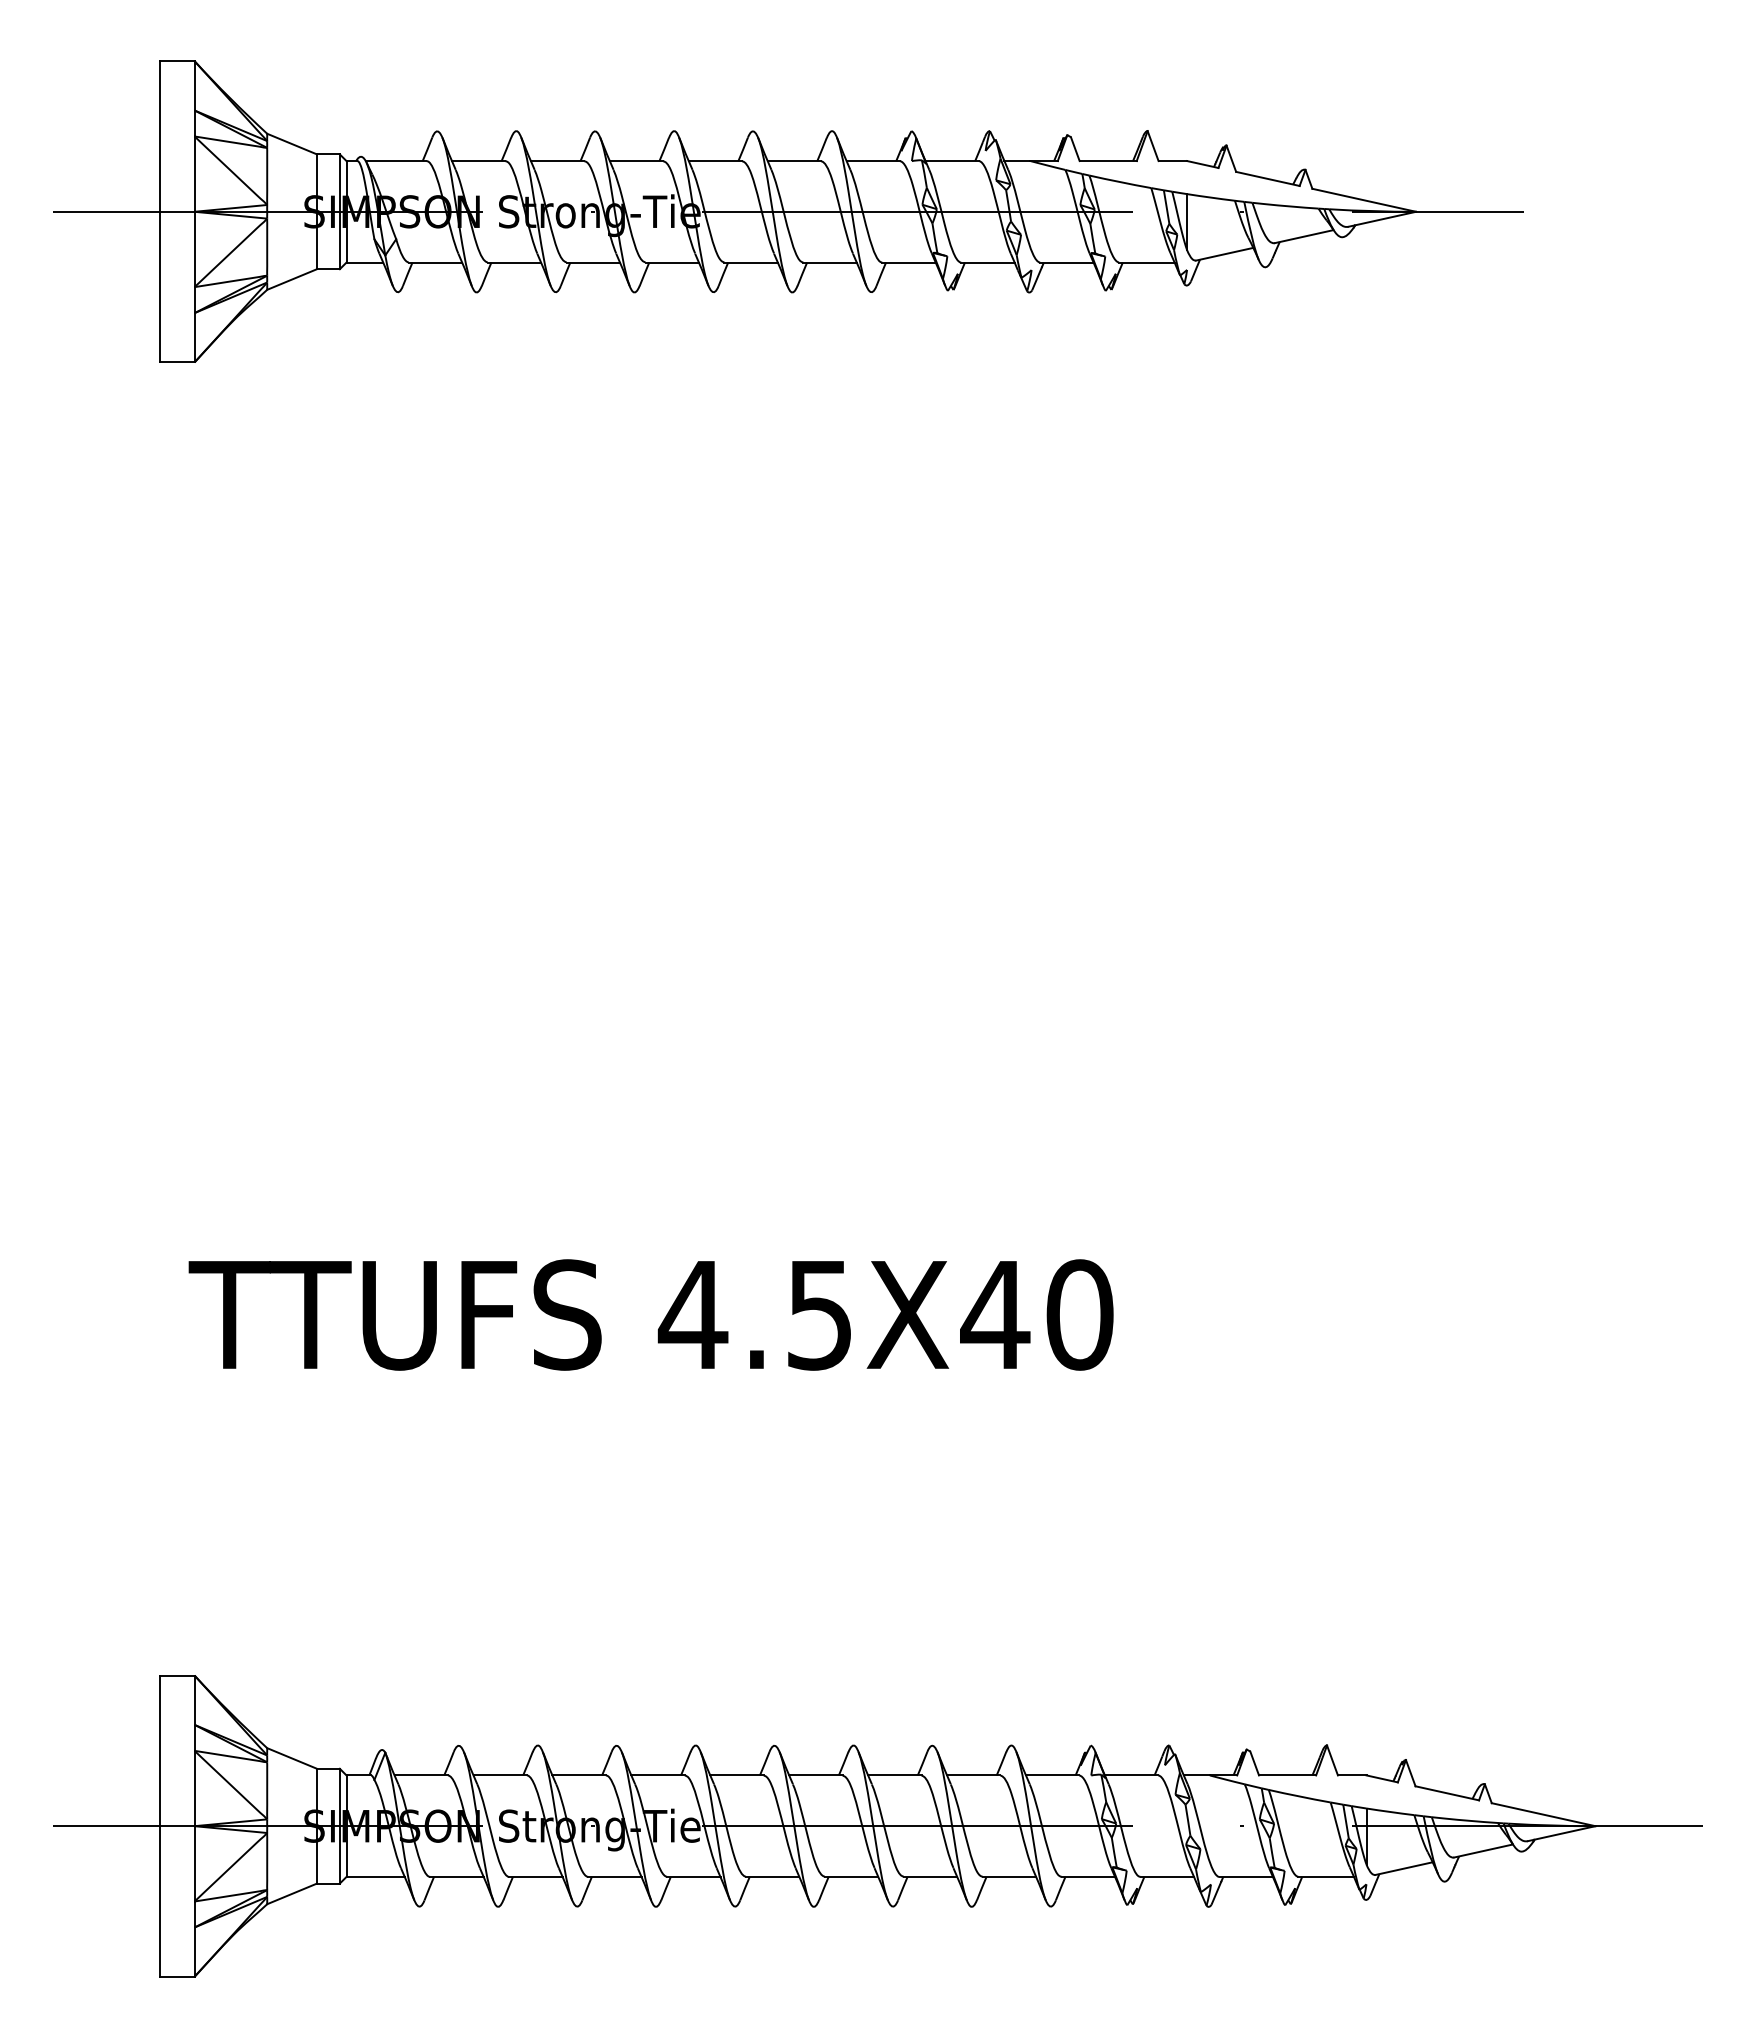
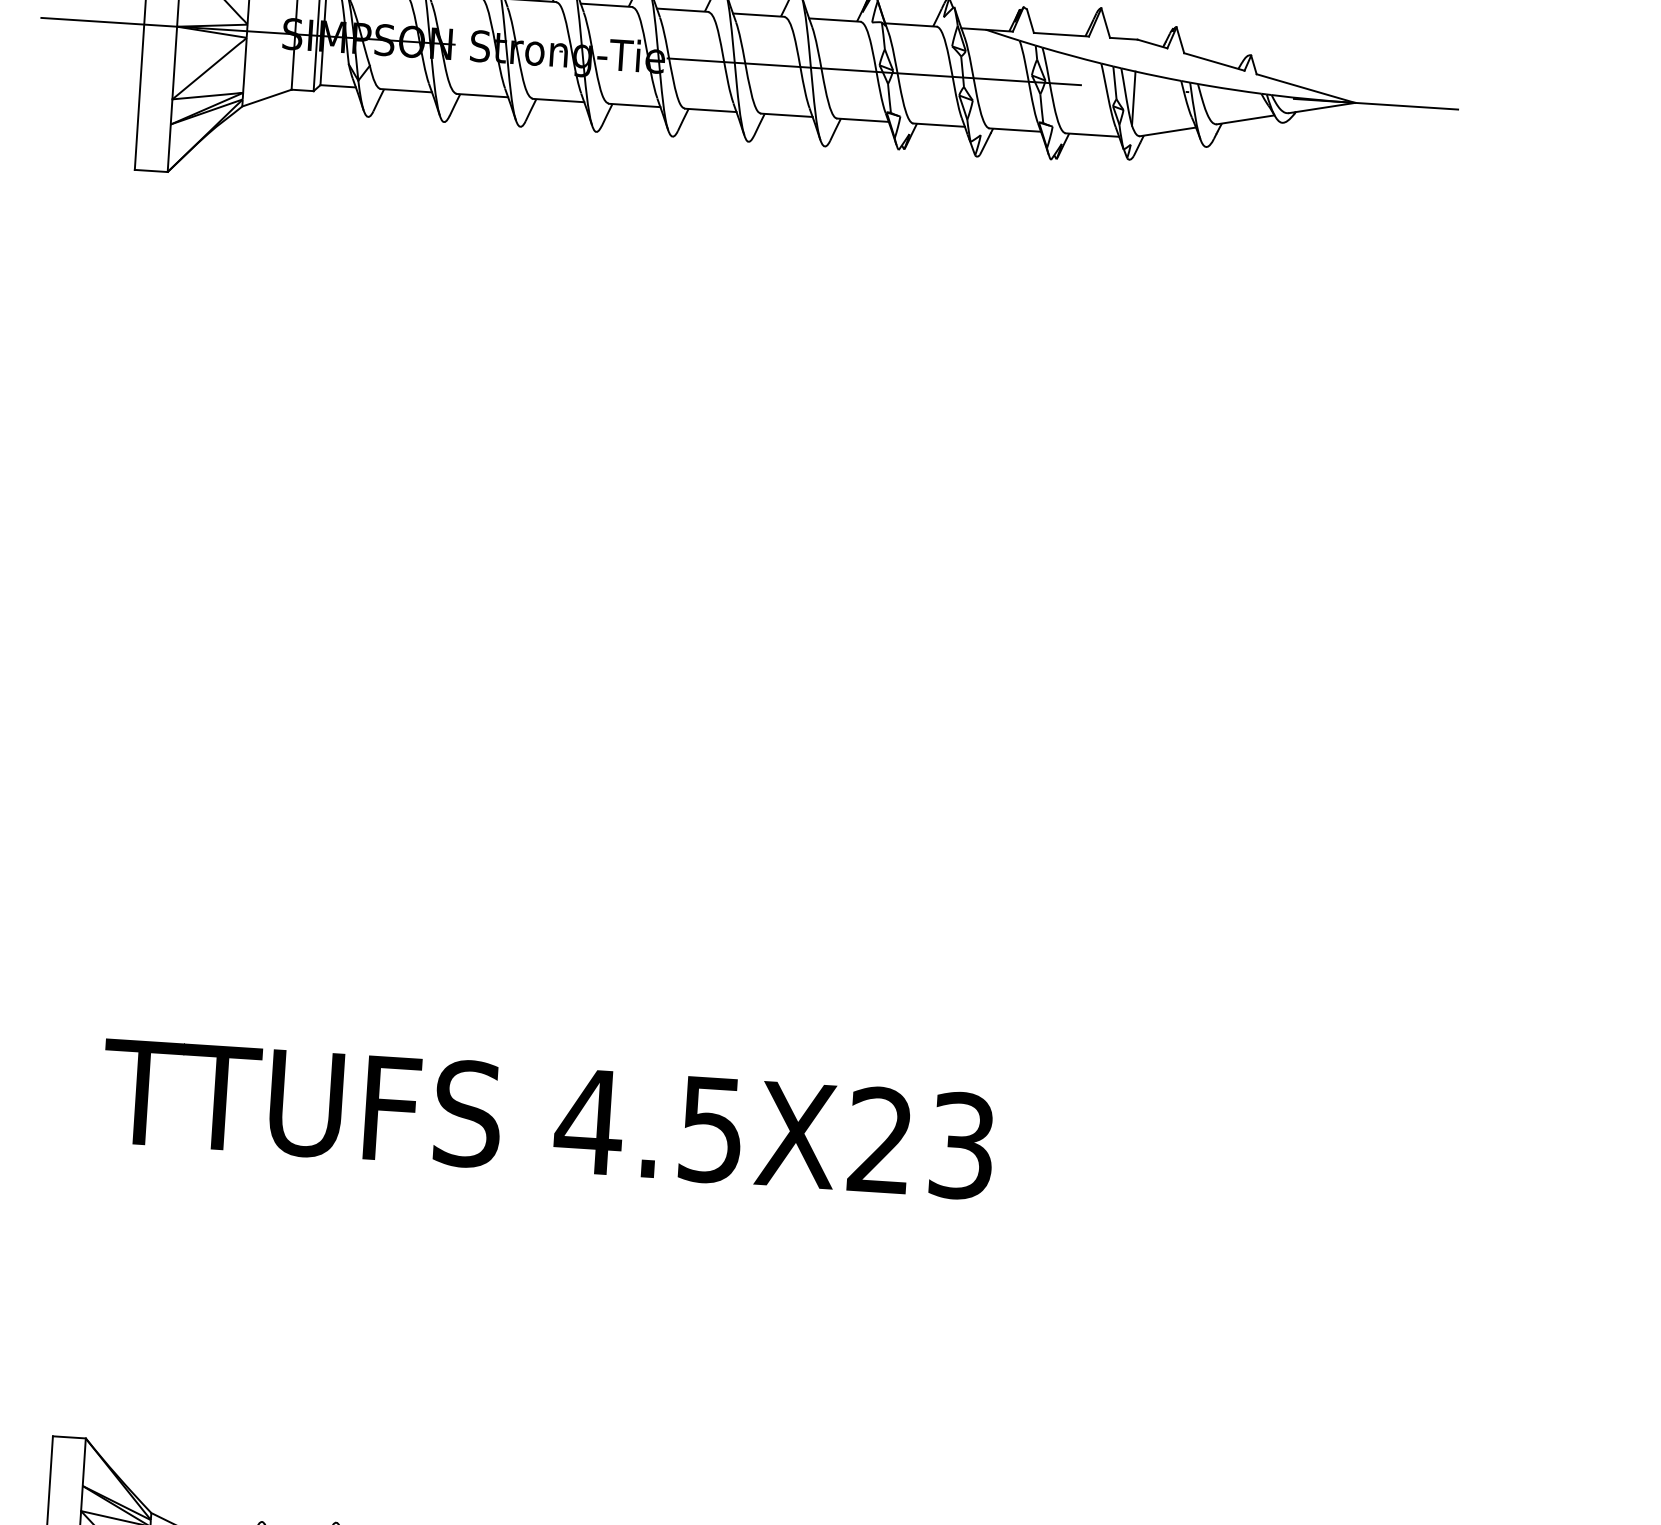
text: (1036, 1314) -> (920, 1142), 4.5X40 -> 4.5X23

